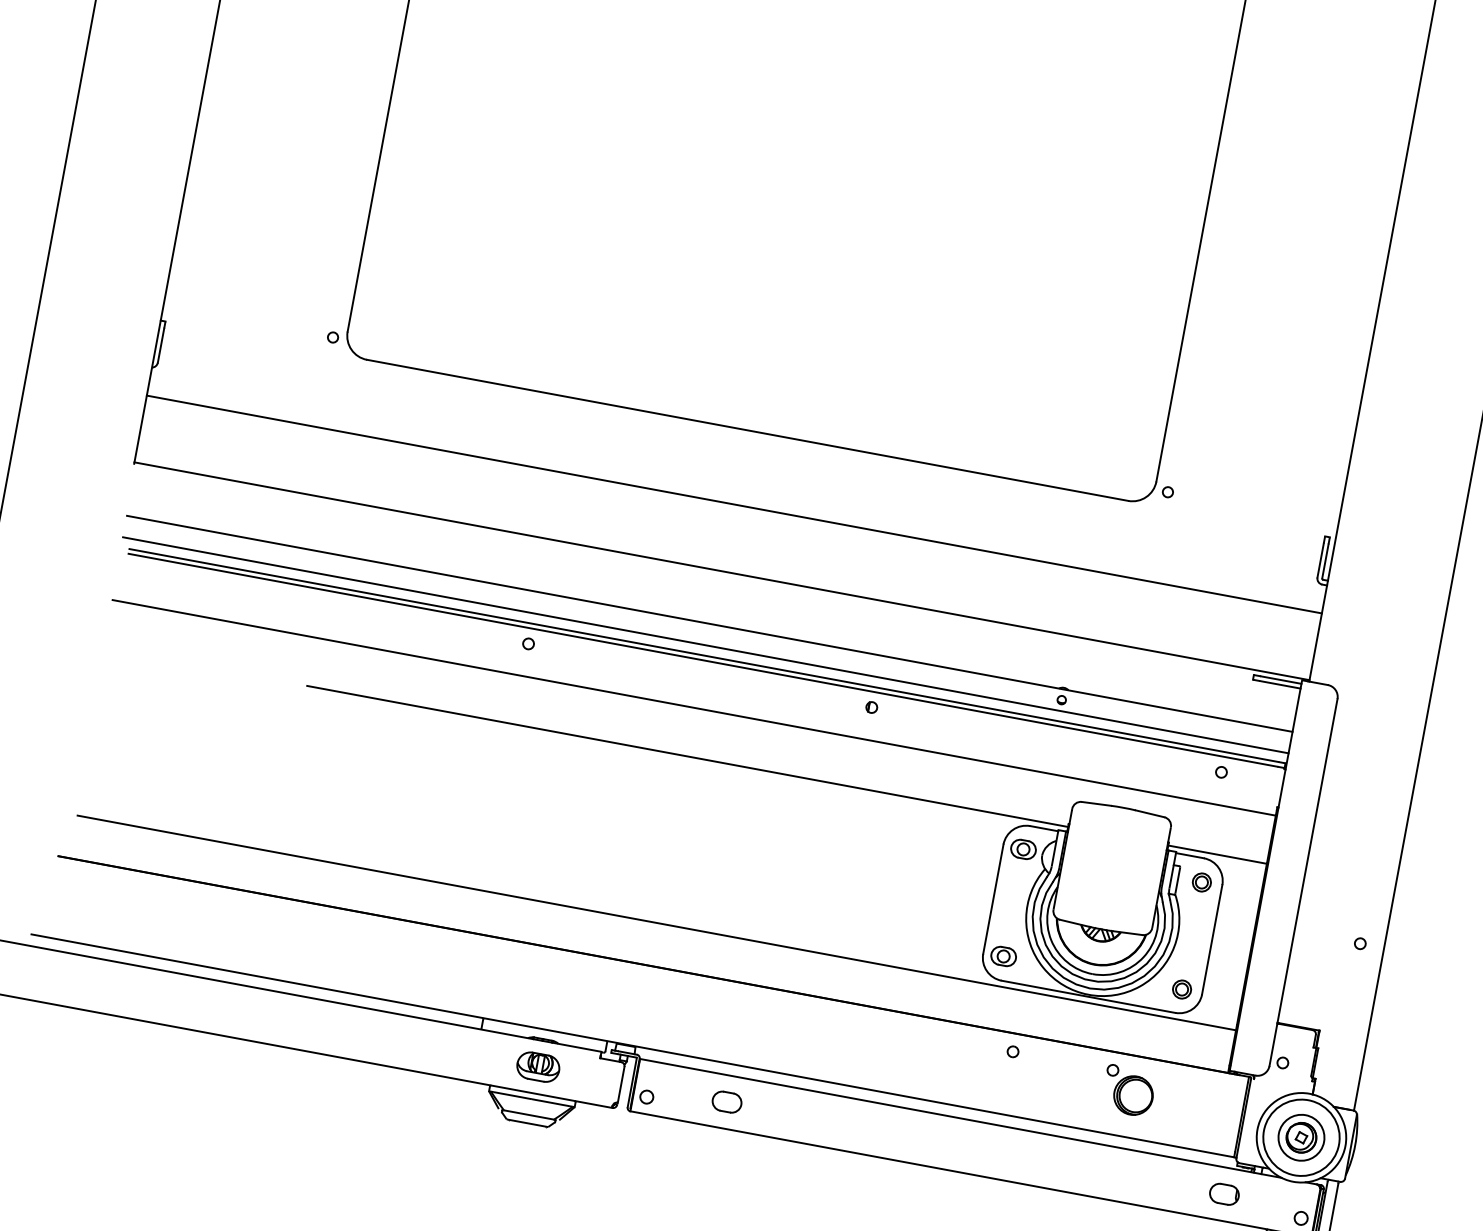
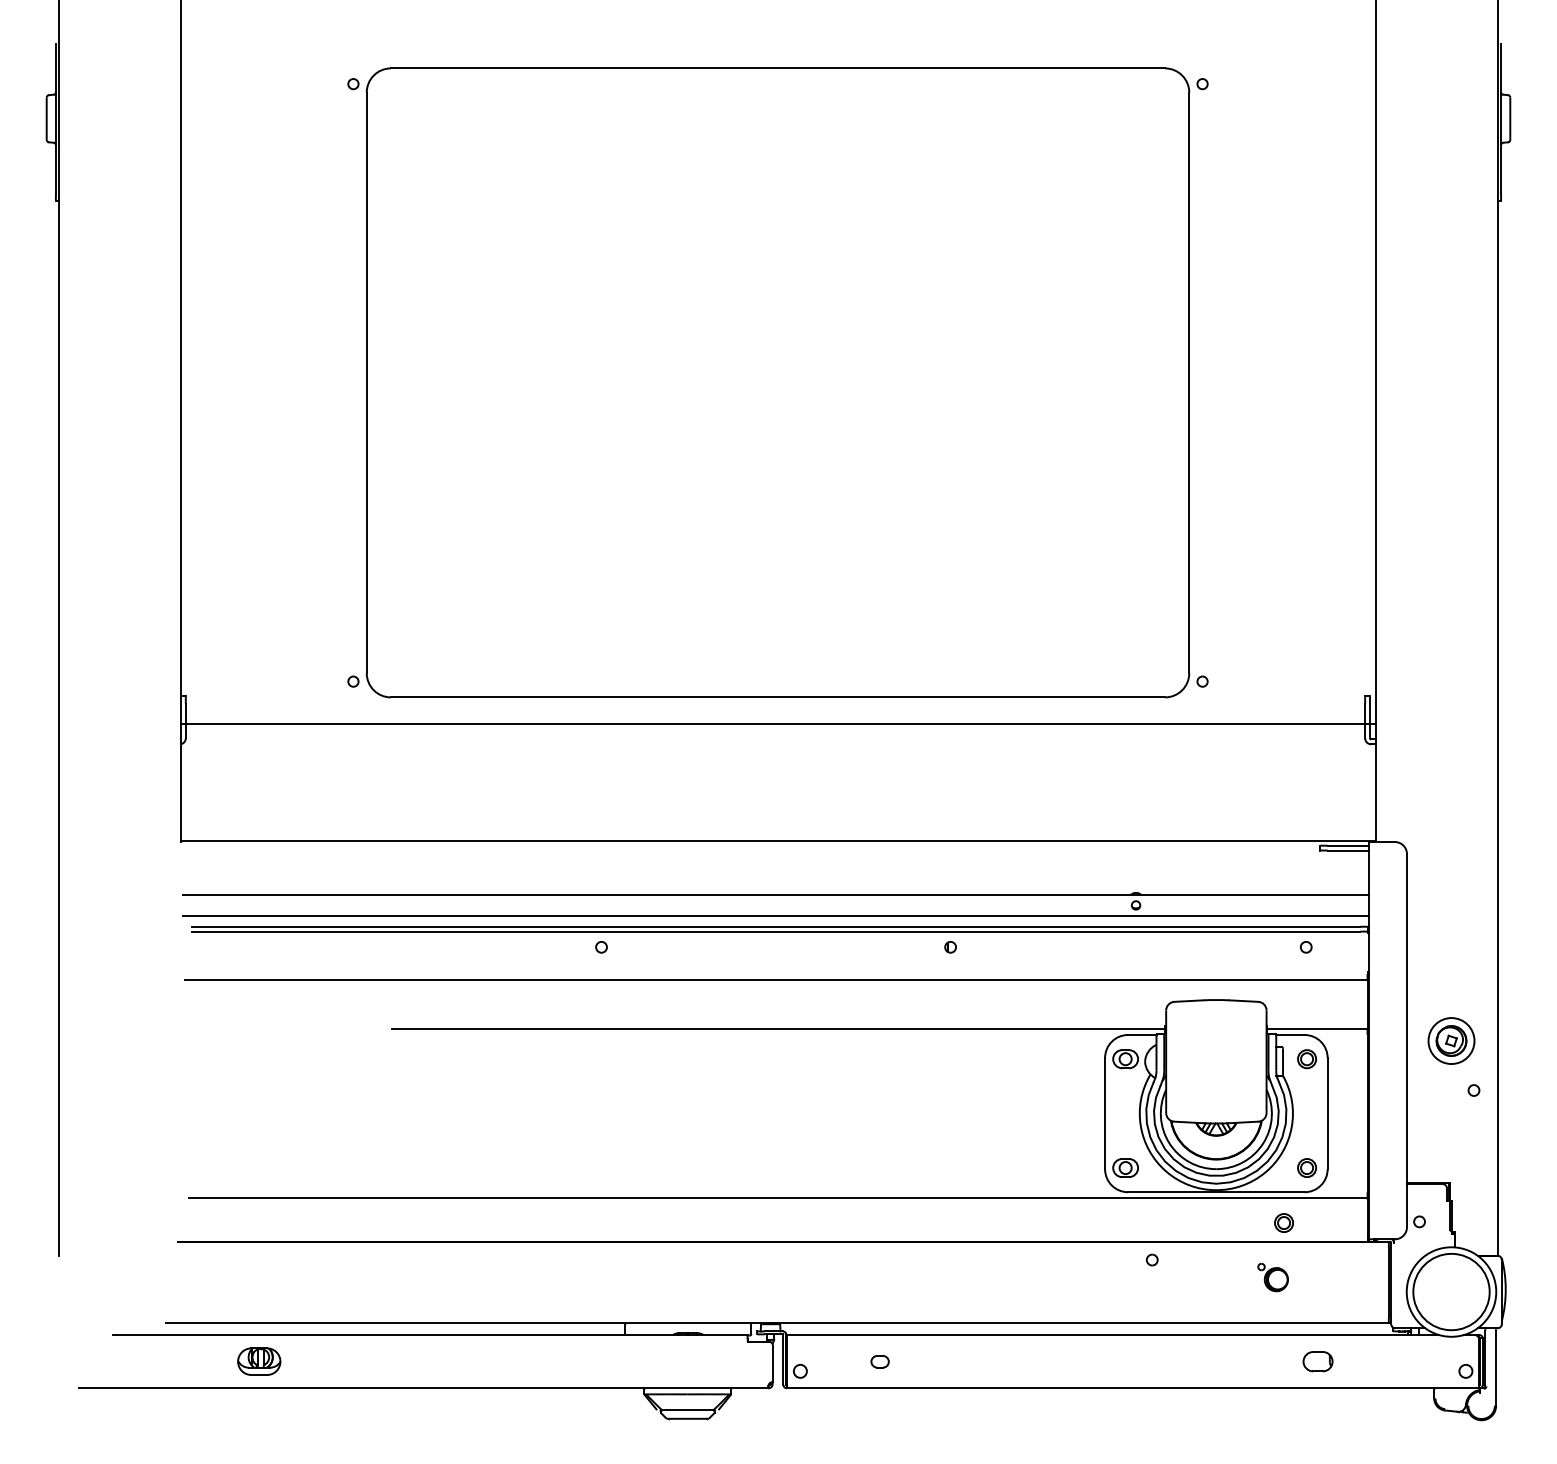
line: (734, 504) -> (778, 723), moved
part: (1148, 1038) -> (1283, 1222), added
part: (538, 1067) -> (259, 1361), moved
part: (1128, 1090) -> (1272, 1277), size x0.6
part: (726, 1101) -> (879, 1361), size x0.6
part: (1301, 1137) -> (1451, 1040), moved
part: (1223, 1194) -> (1317, 1361), moved

